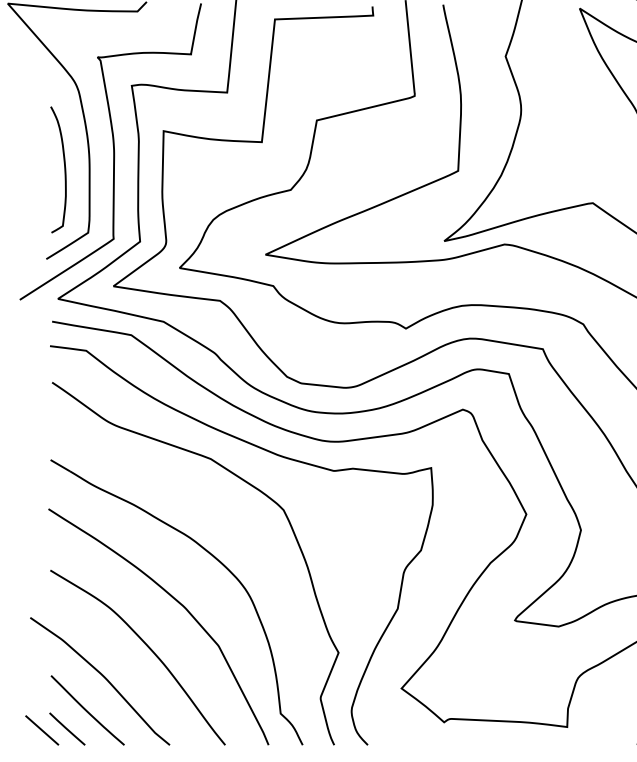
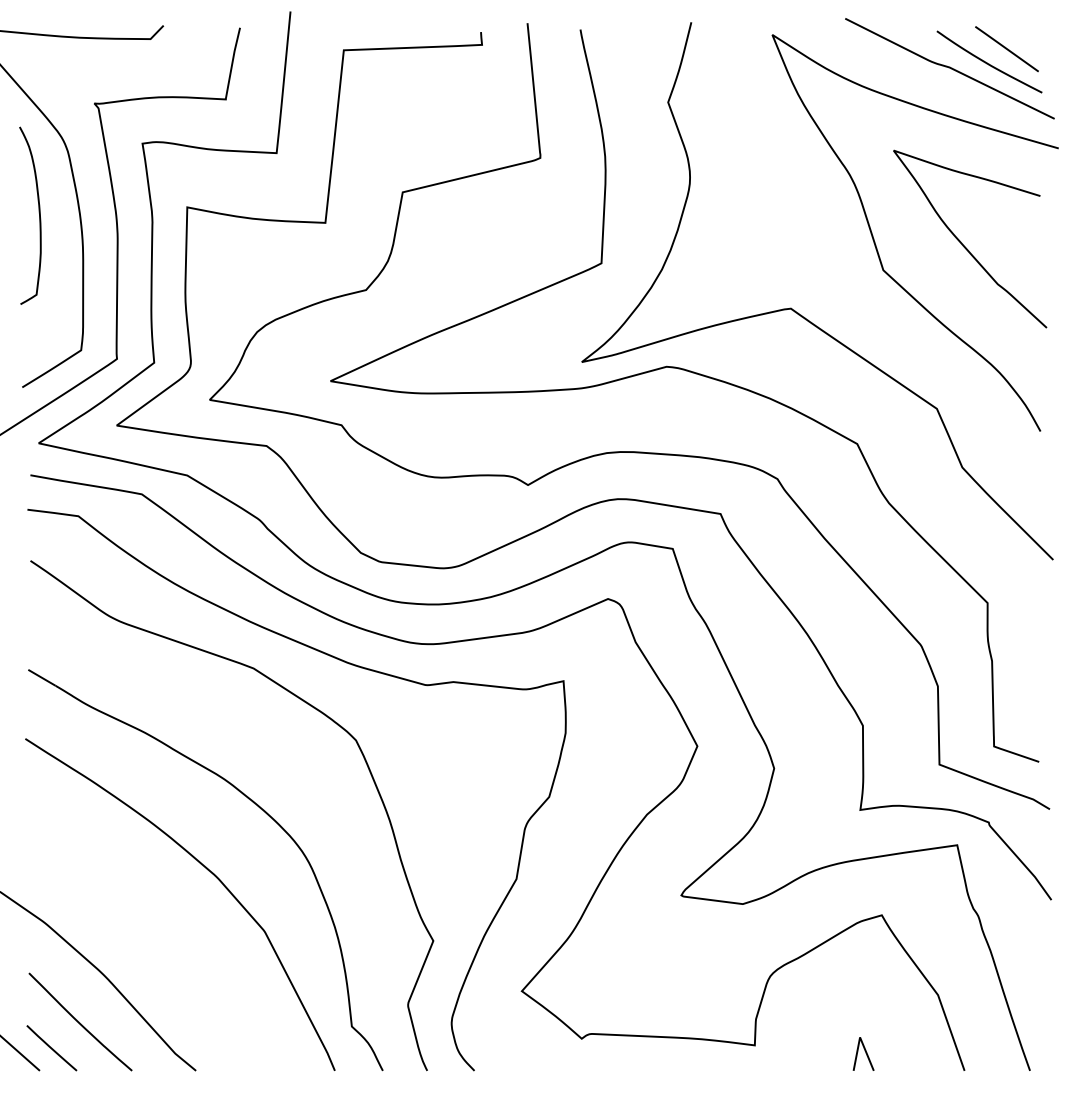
curve: (64, 167) -> (38, 212), moved
curve: (147, 646) -> (164, 932), removed

